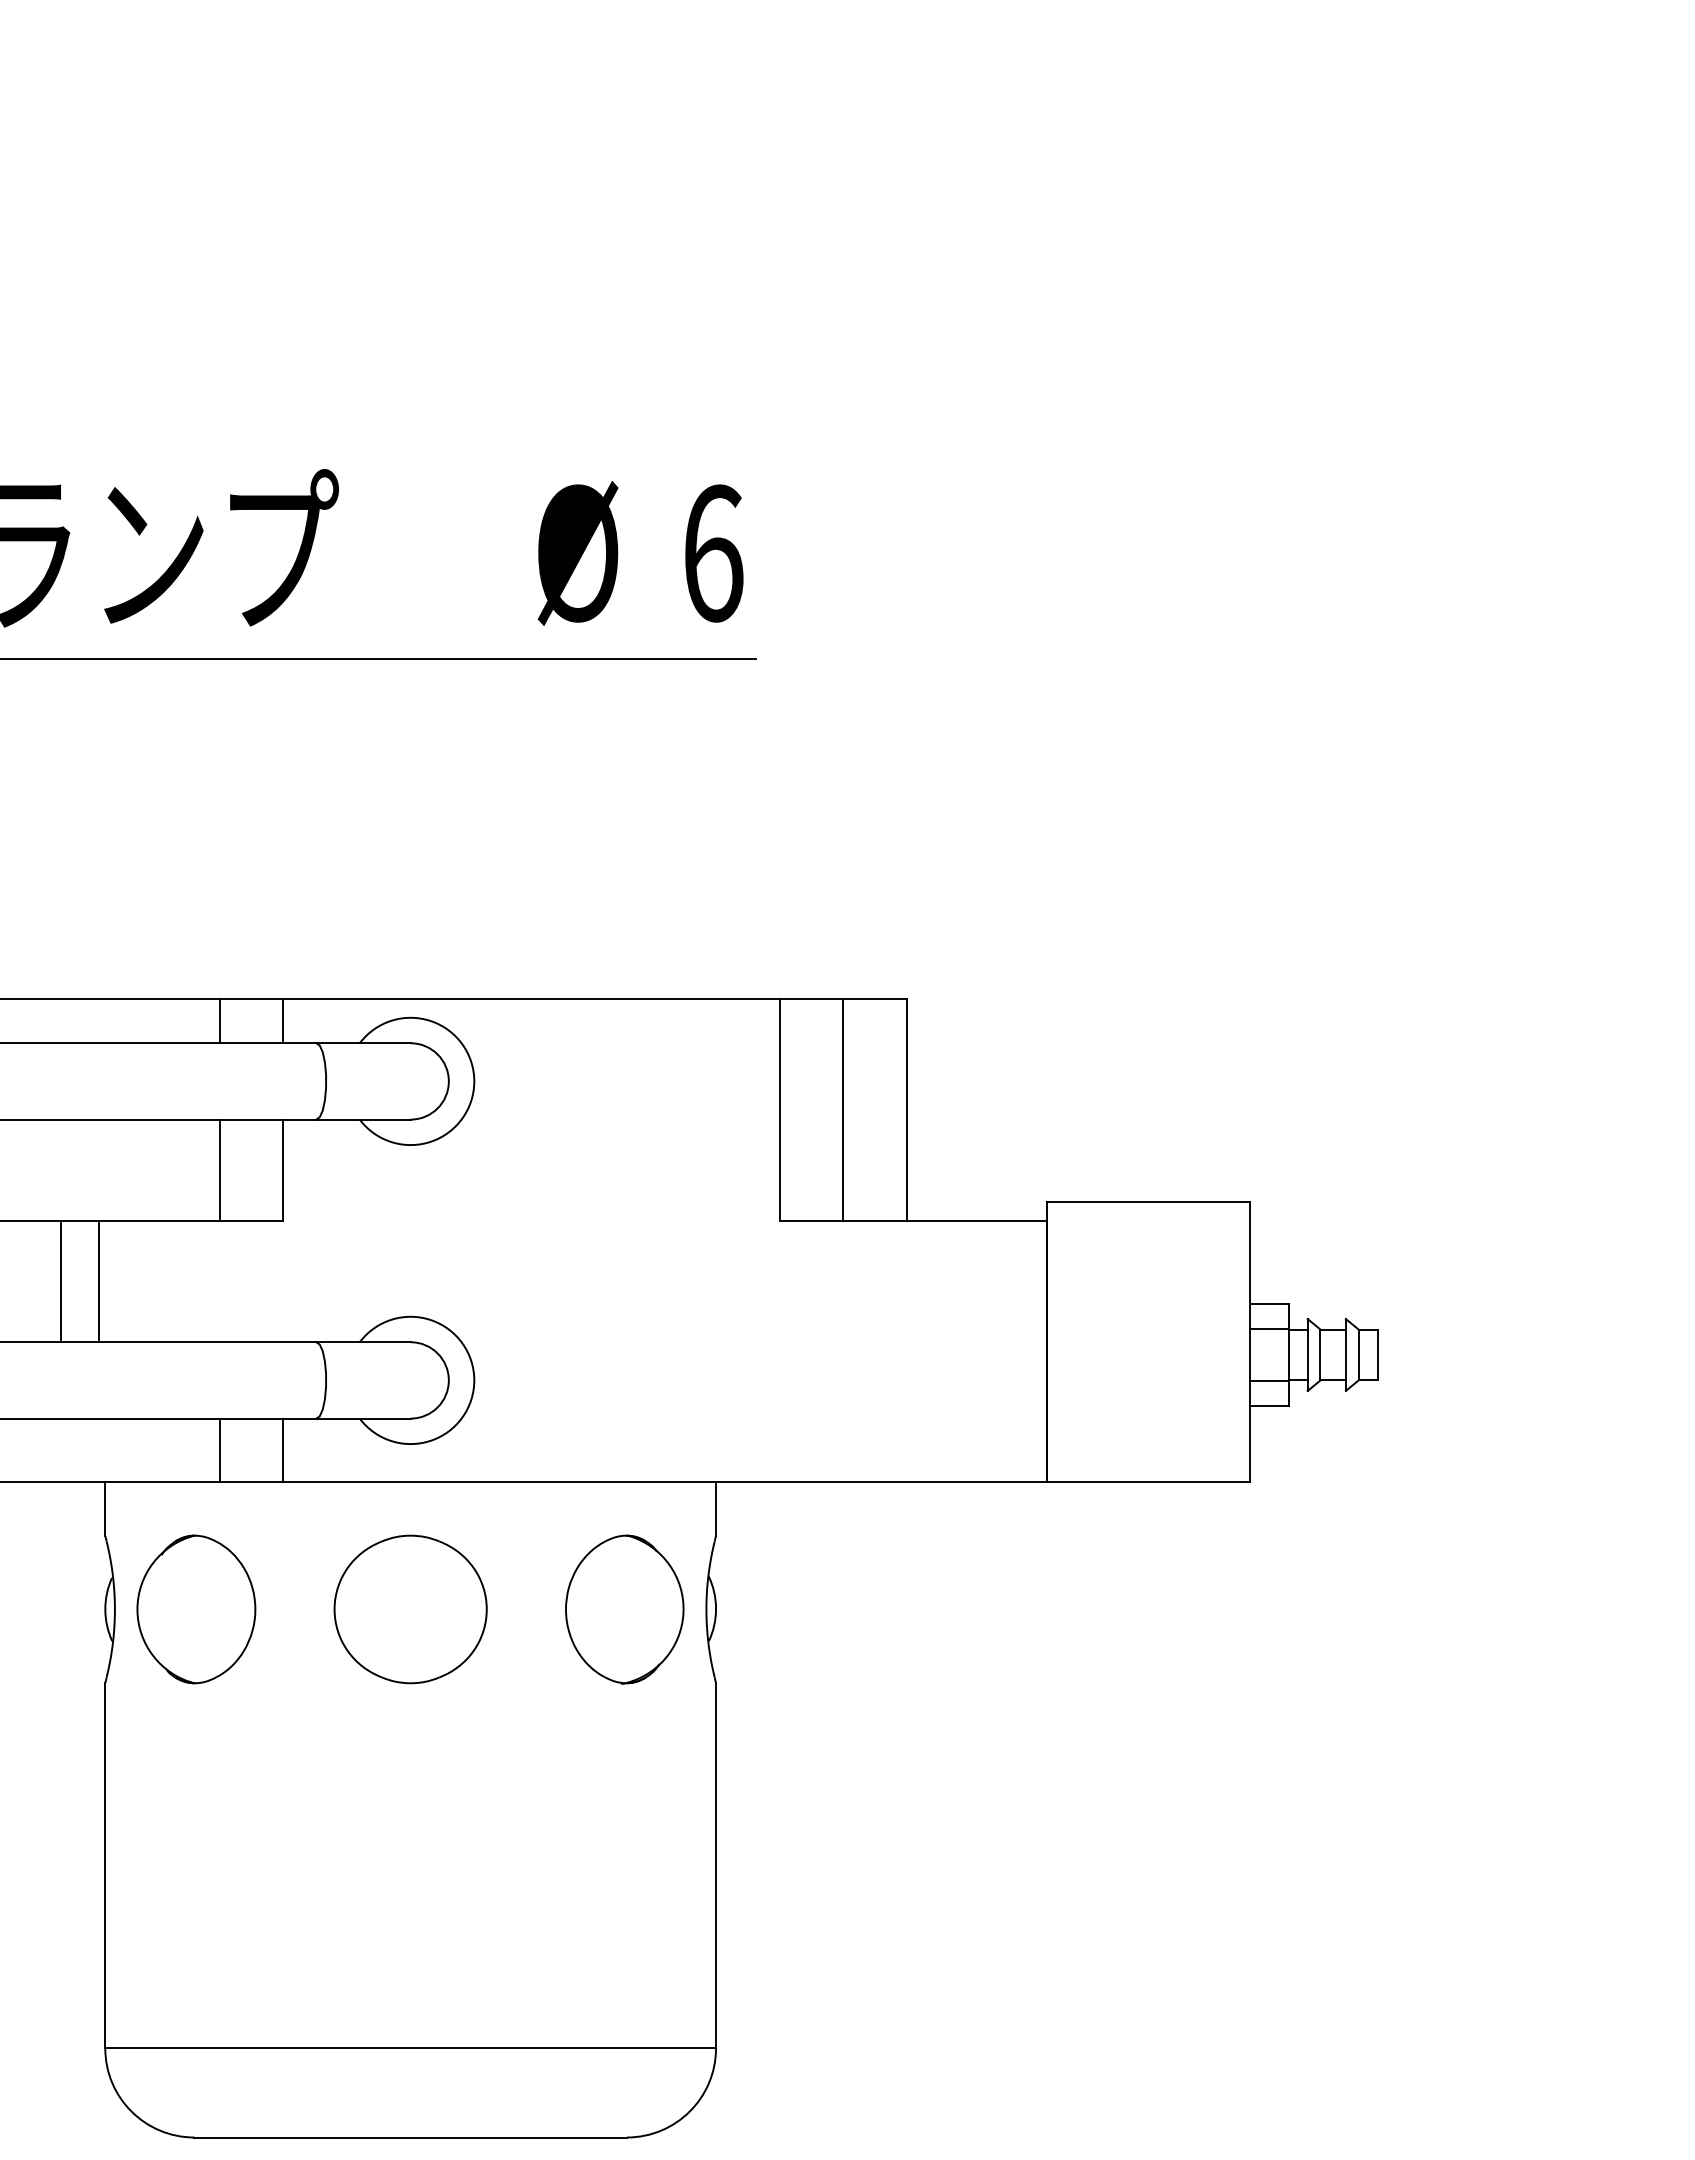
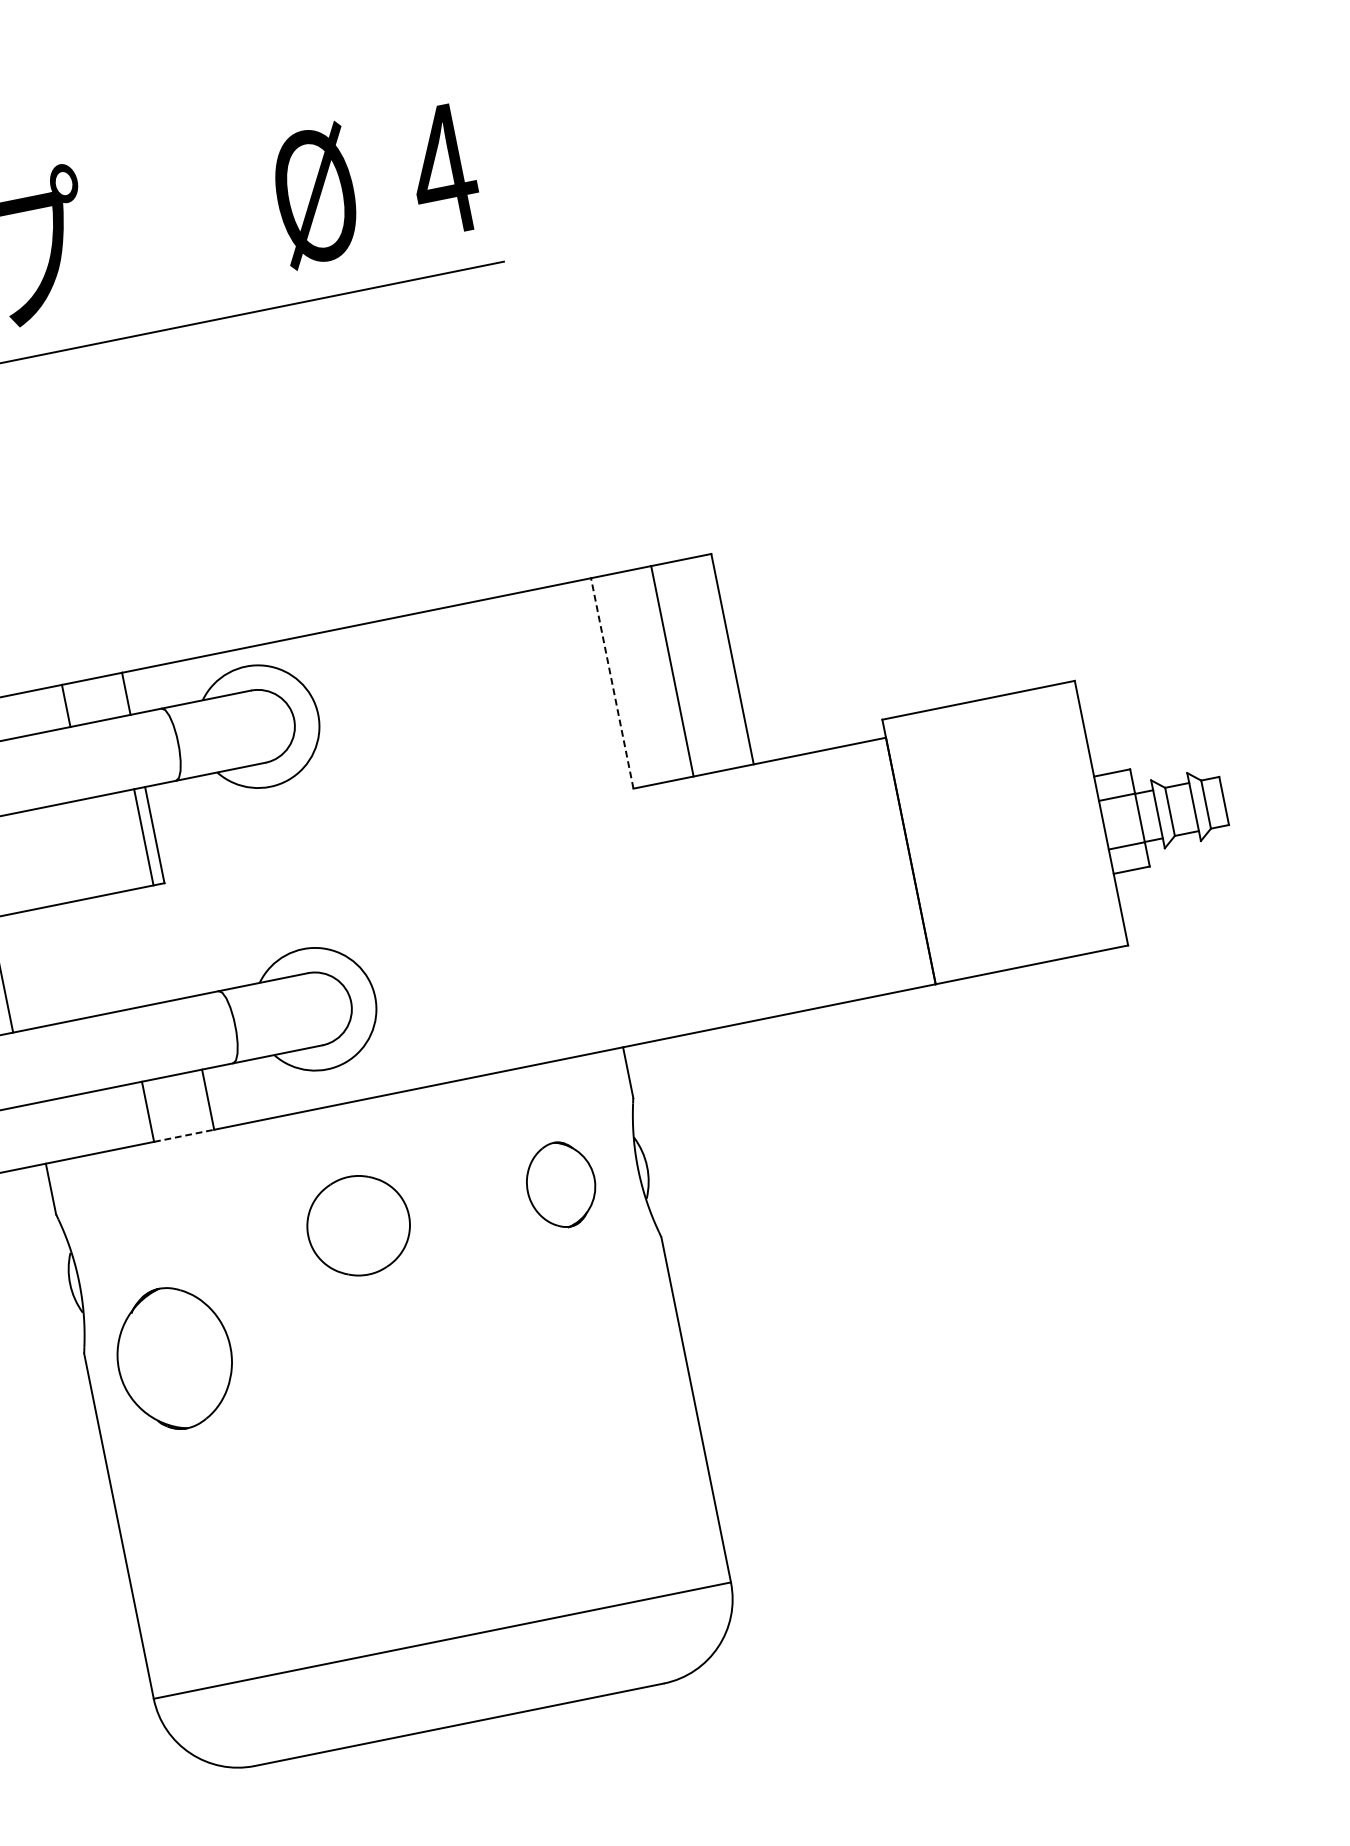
text: (712, 553) -> (442, 170), 6 -> 4
line: (779, 1109) -> (612, 682), solid -> dashed
line: (219, 1170) -> (143, 837), moved
line: (251, 1482) -> (184, 1136), solid -> dashed
part: (196, 1609) -> (174, 1358), moved
part: (410, 1609) -> (358, 1225), size x0.7
part: (624, 1609) -> (560, 1185), size x0.6

